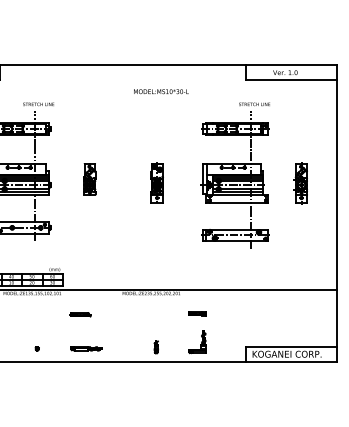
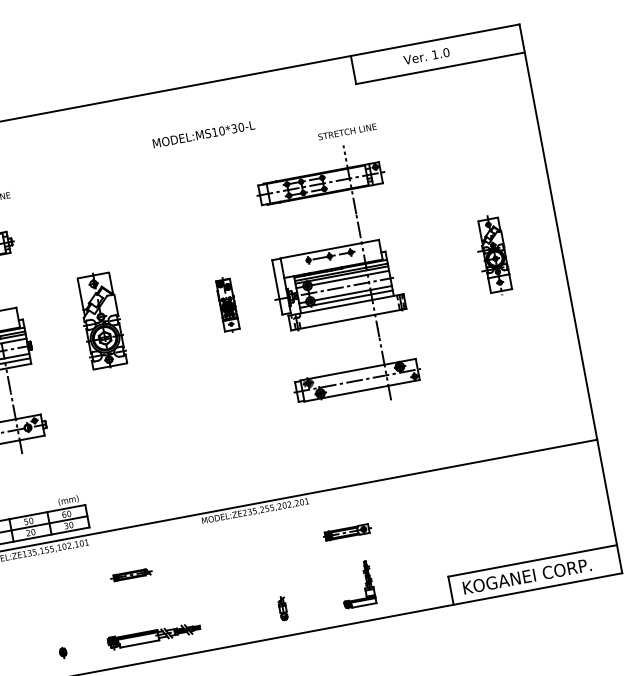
part: (234, 175) -> (334, 270), moved
part: (89, 179) -> (101, 321), size x1.6
part: (156, 182) -> (226, 304), size x0.7
part: (197, 313) -> (347, 532), size x1.4
part: (86, 348) -> (154, 635), size x1.6

